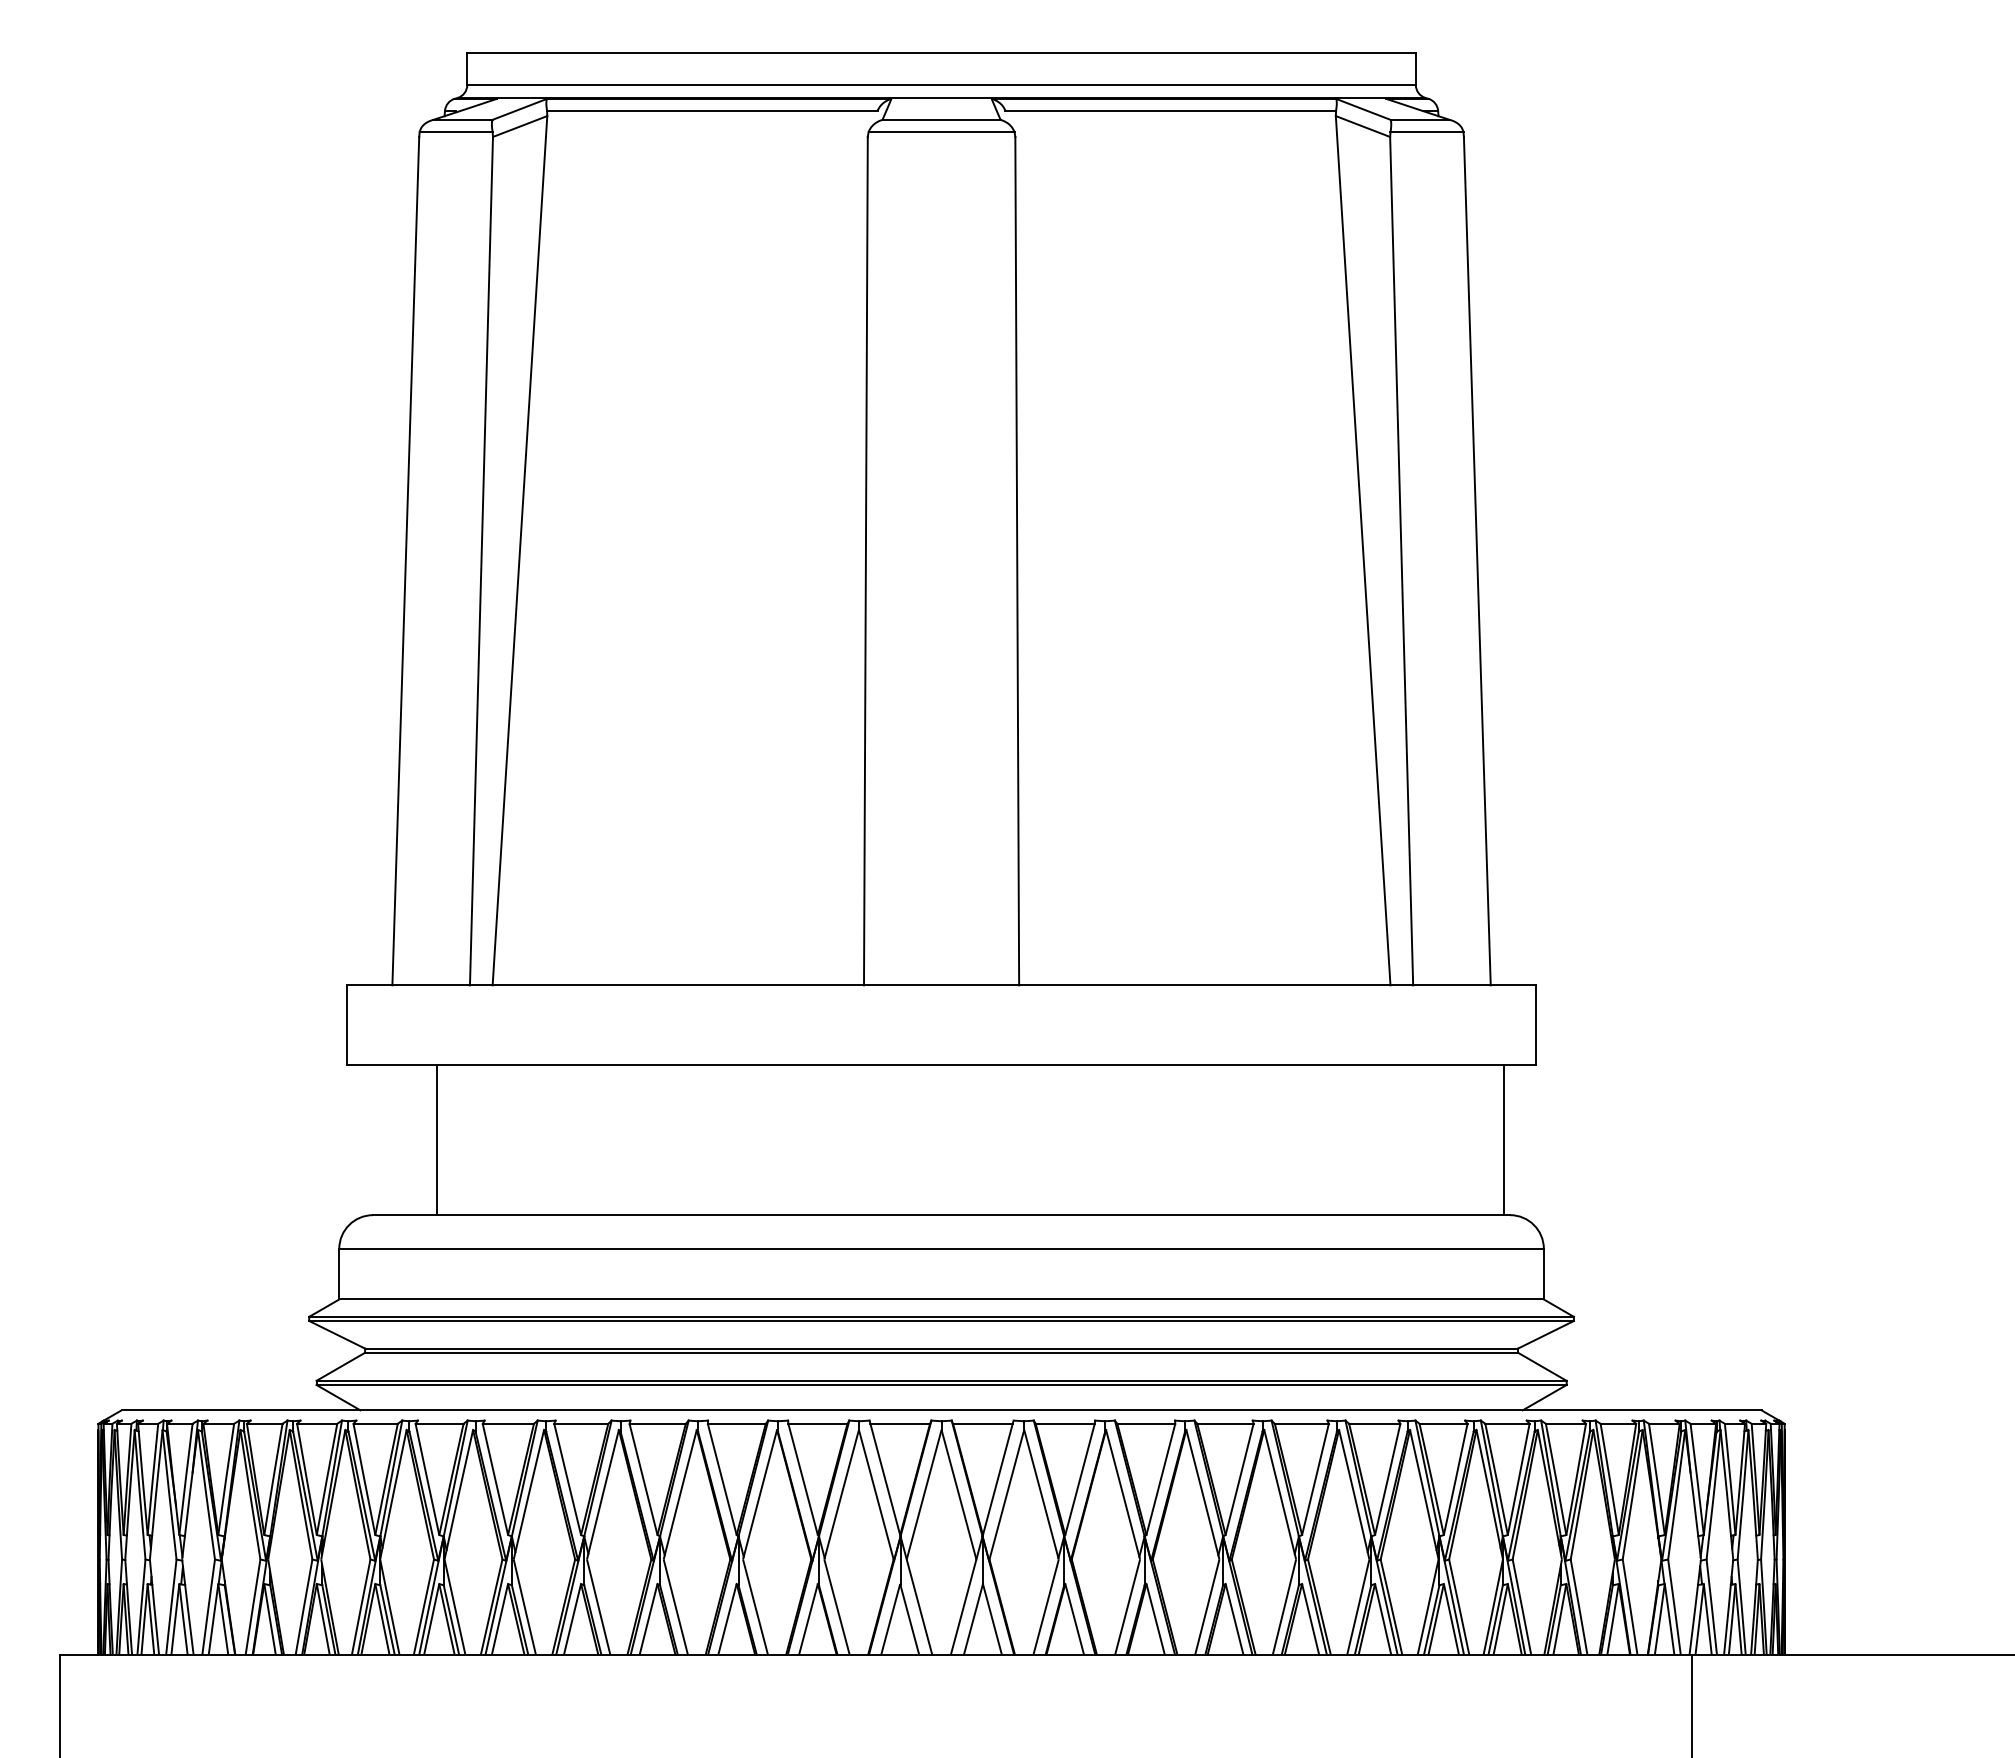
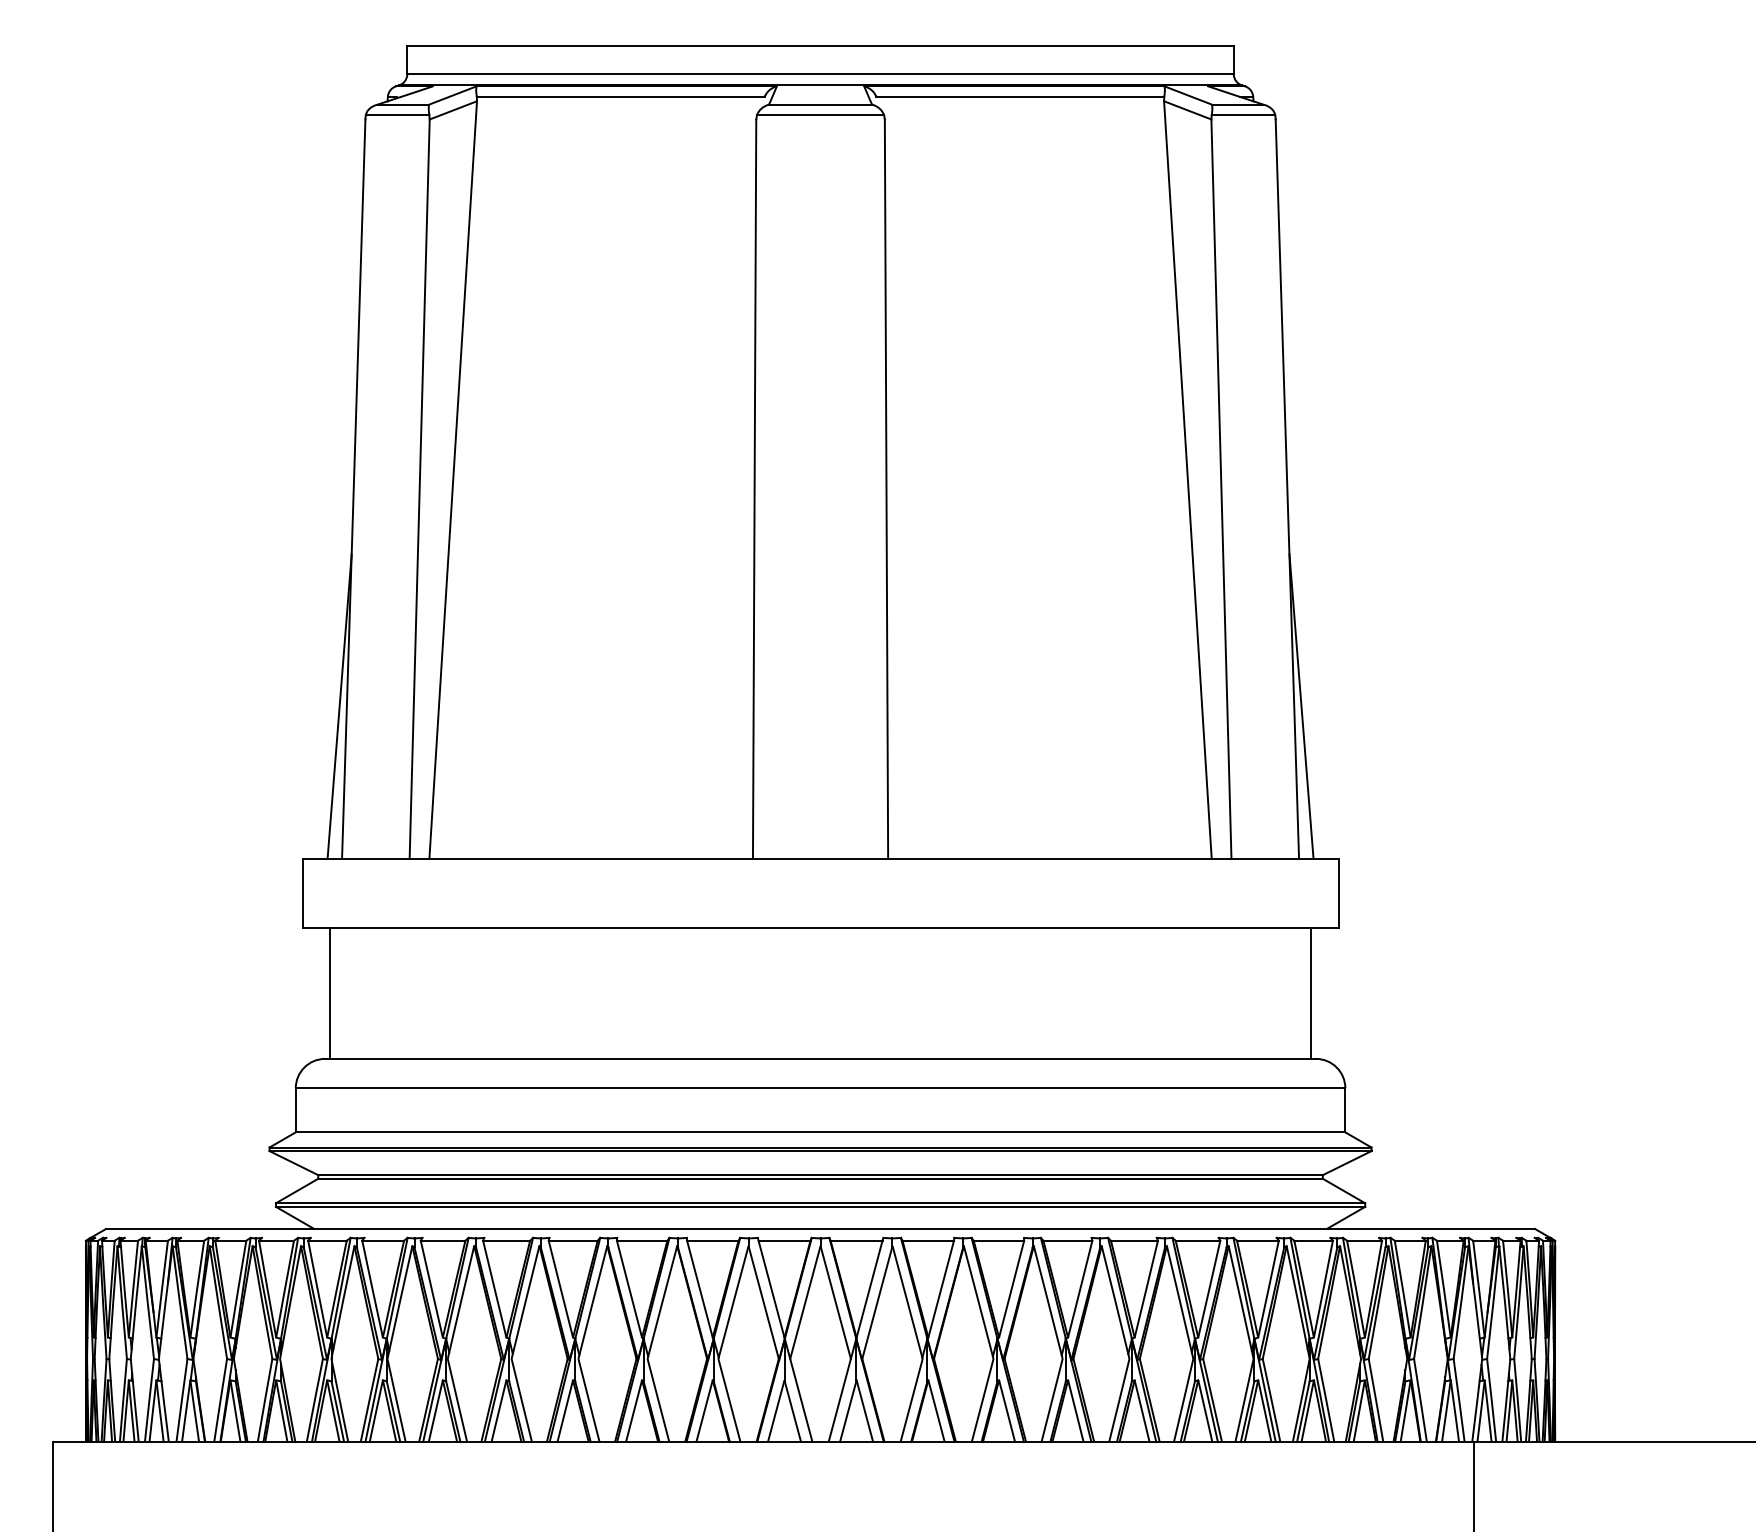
line: (389, 810) -> (339, 706), added
line: (1493, 810) -> (1301, 706), added
line: (436, 1139) -> (329, 992), moved

